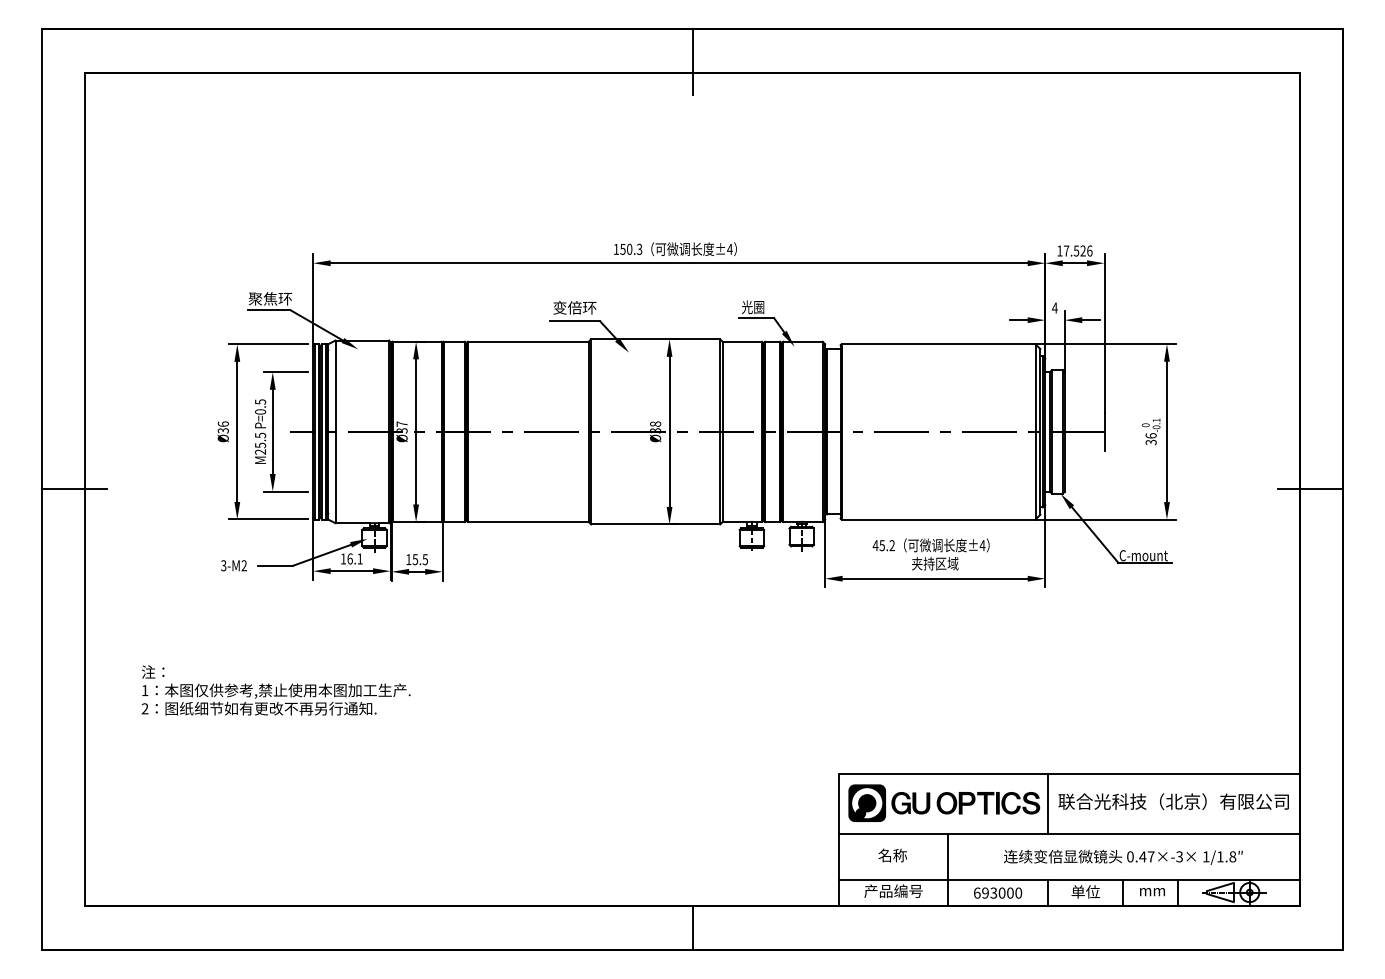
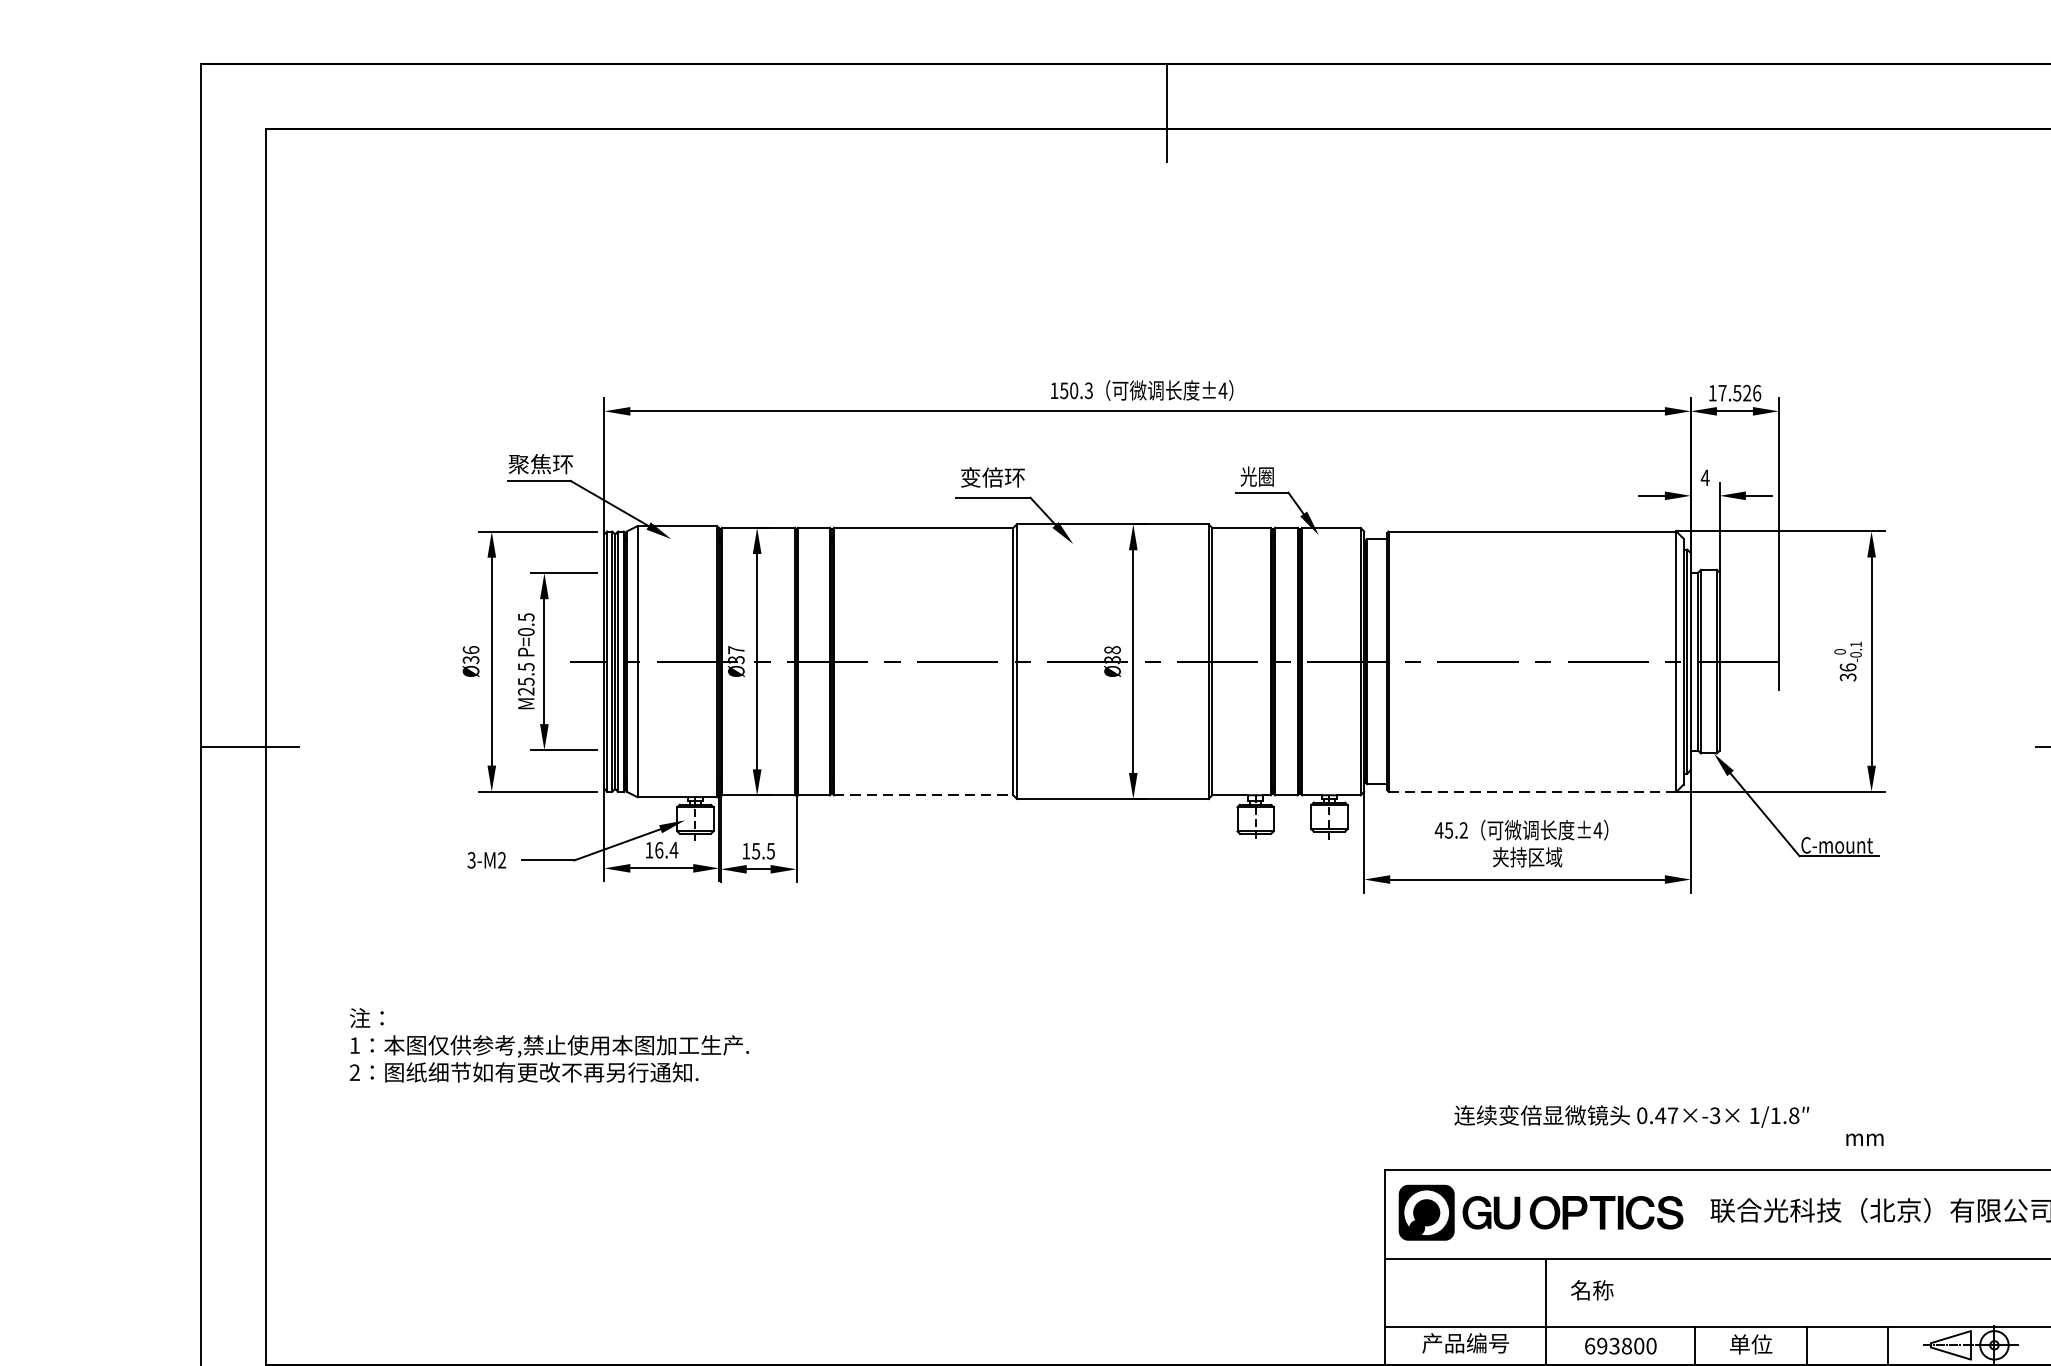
line: (938, 519) -> (1532, 791), solid -> dashed
line: (528, 522) -> (923, 796), solid -> dashed
text: (359, 558) -> (673, 849), 16.1 -> 16.4
line: (1048, 803) -> (1695, 1213), removed
text: (892, 855) -> (1591, 1290), moved
text: (1123, 856) -> (1631, 1115), moved
text: (1152, 892) -> (1864, 1140), moved
text: (1001, 893) -> (1625, 1346), 693000 -> 693800

